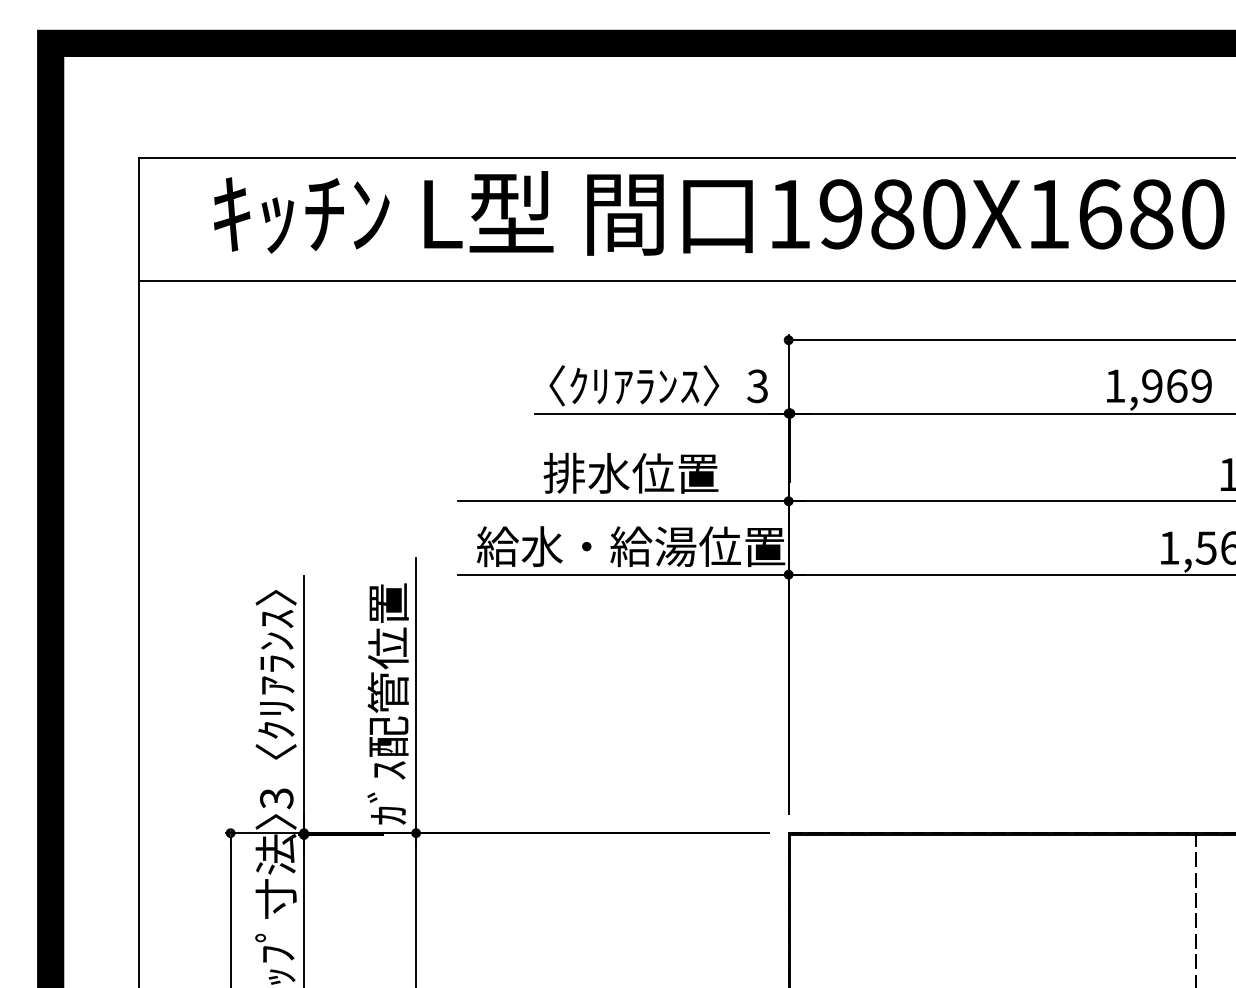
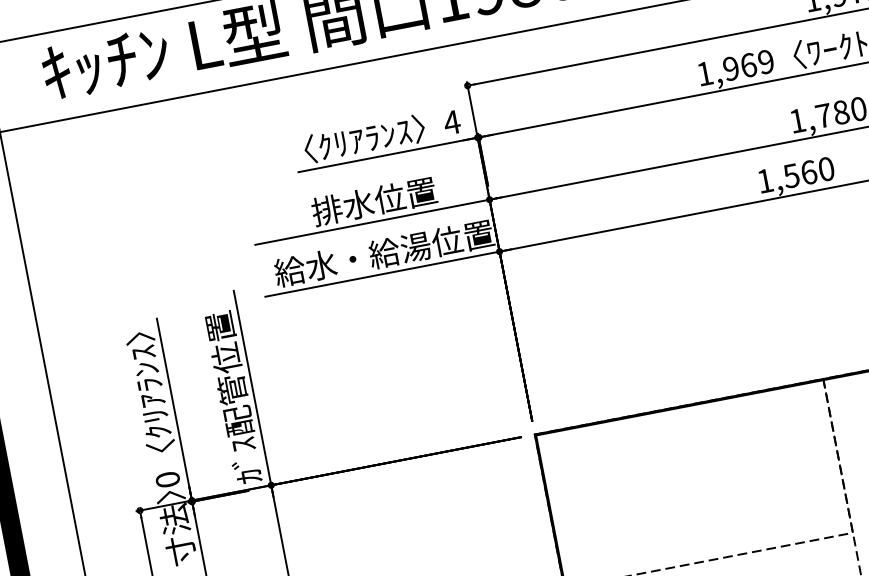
text: (757, 386) -> (451, 122), 3 -> 4
text: (276, 798) -> (167, 479), 3 -> 0

